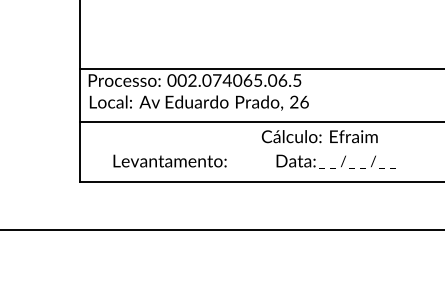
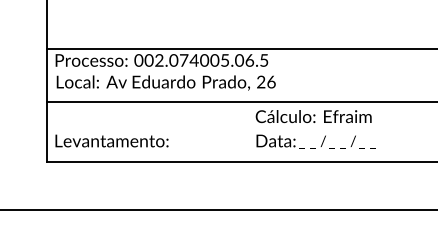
text: (247, 80) -> (214, 60), 002.074065.06.5 -> 002.074005.06.5
text: (319, 136) -> (313, 116), moved
text: (169, 160) -> (111, 140), moved
text: (335, 161) -> (315, 141), moved

